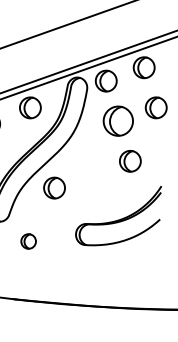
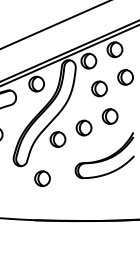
part: (118, 120) -> (99, 88), size x0.71
part: (91, 173) -> (83, 127), added
part: (28, 241) -> (42, 178), size x1.43

